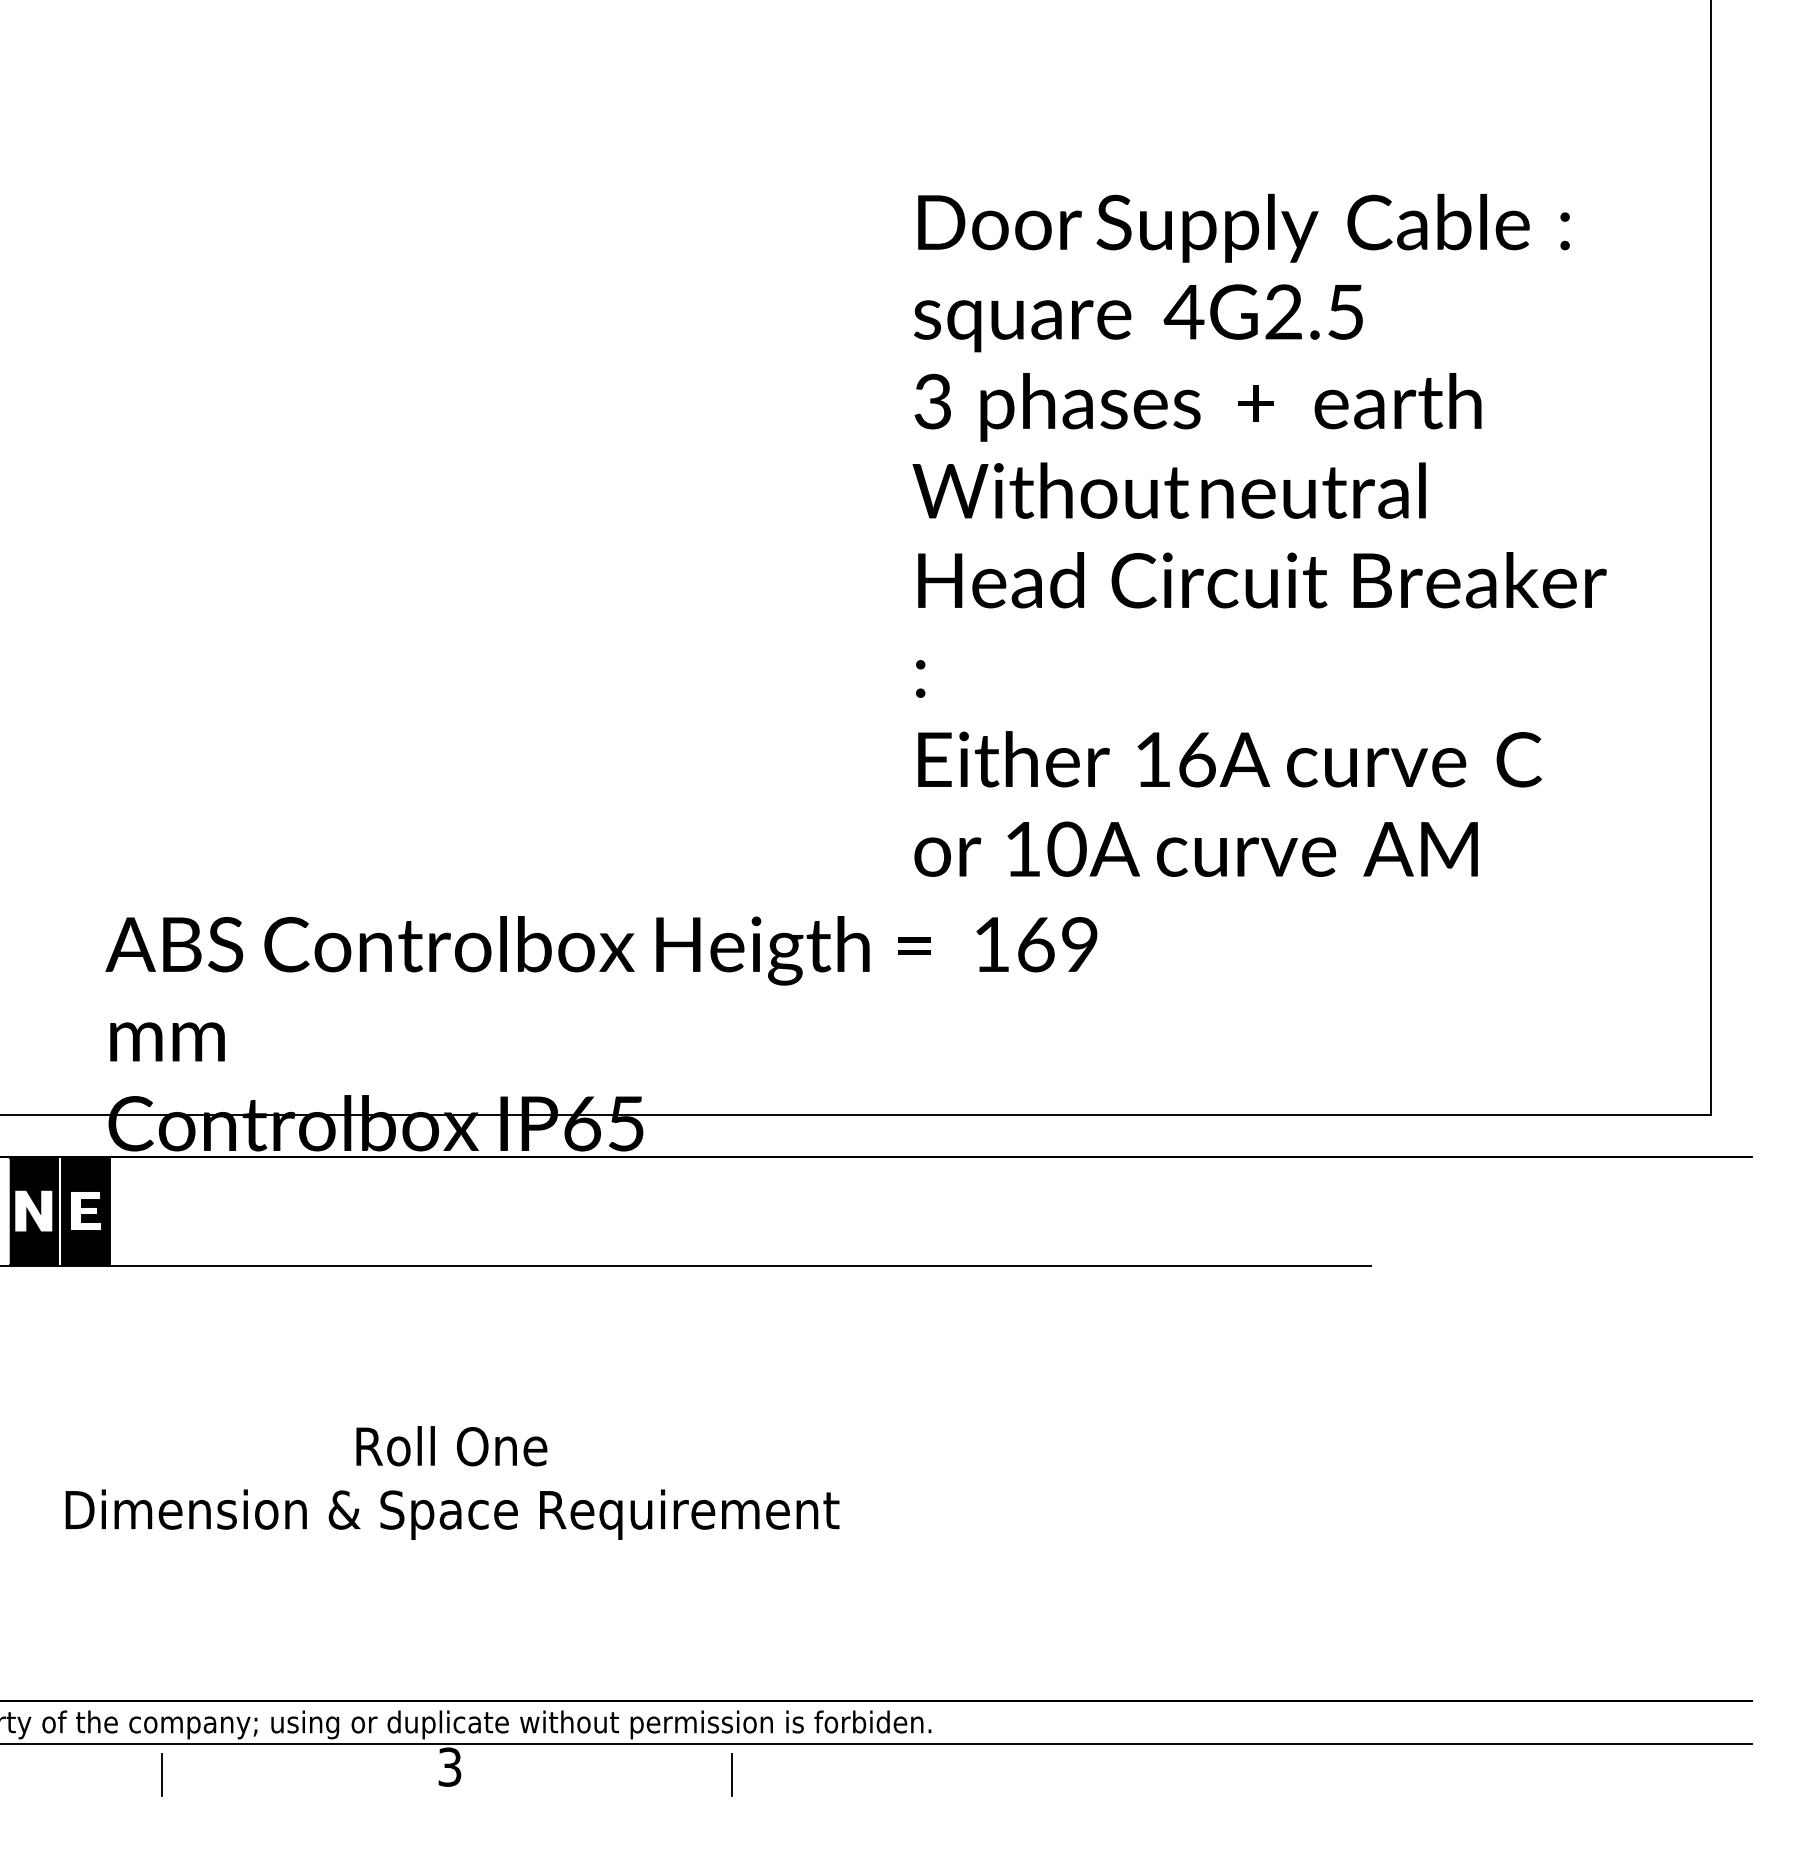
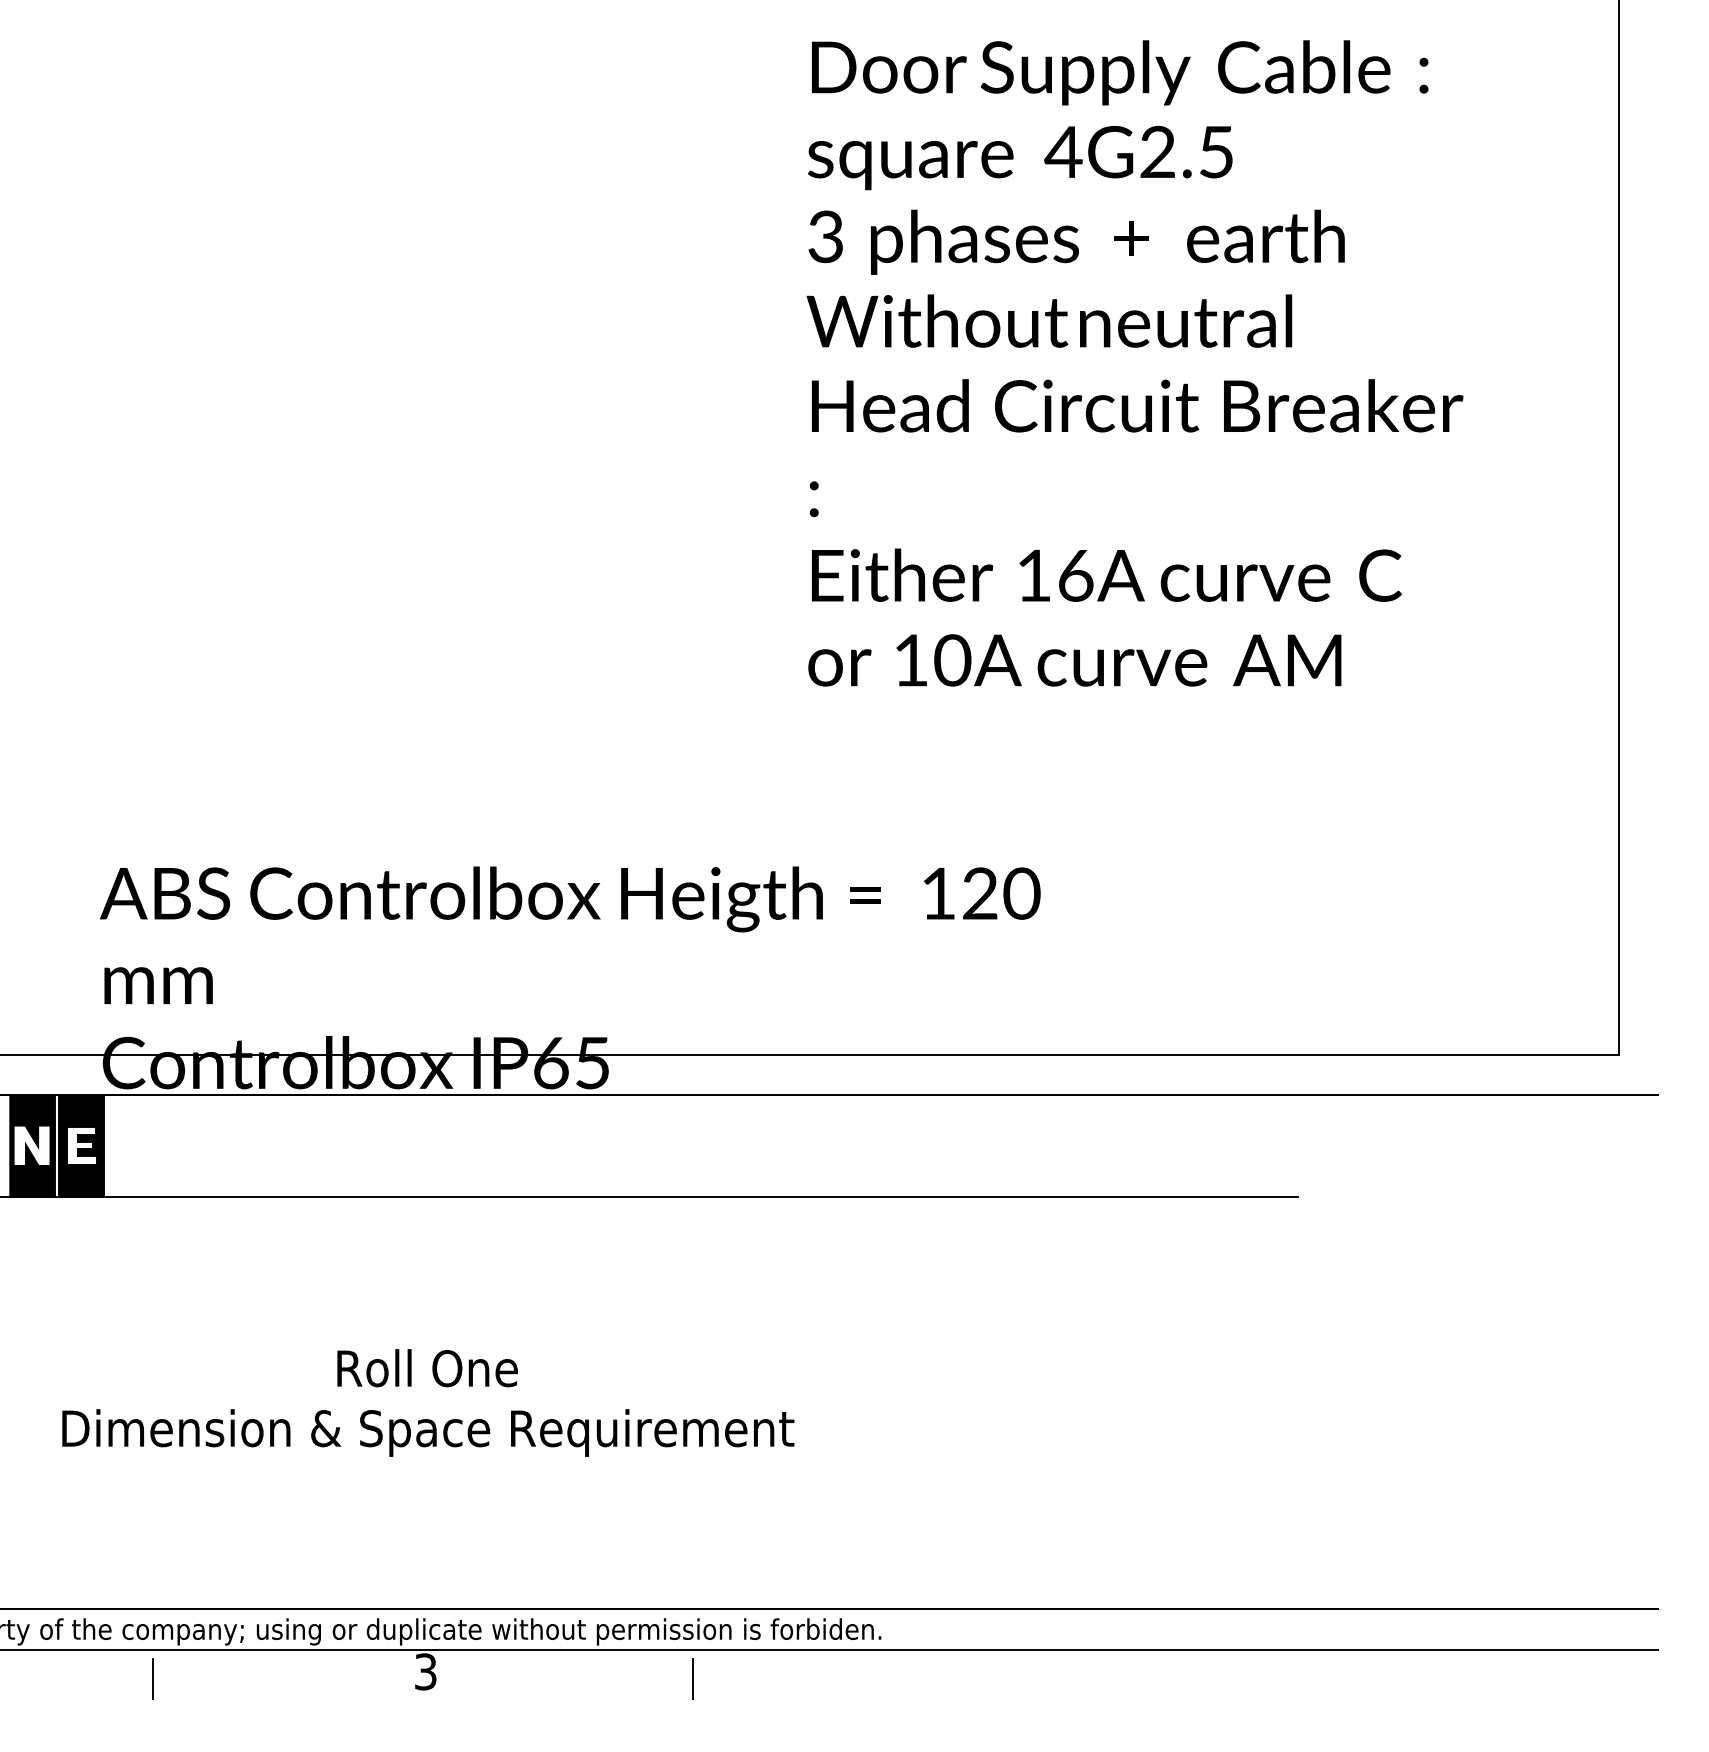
text: (1259, 535) -> (1134, 363), moved
text: (1058, 944) -> (1001, 893), 169 -> 120

